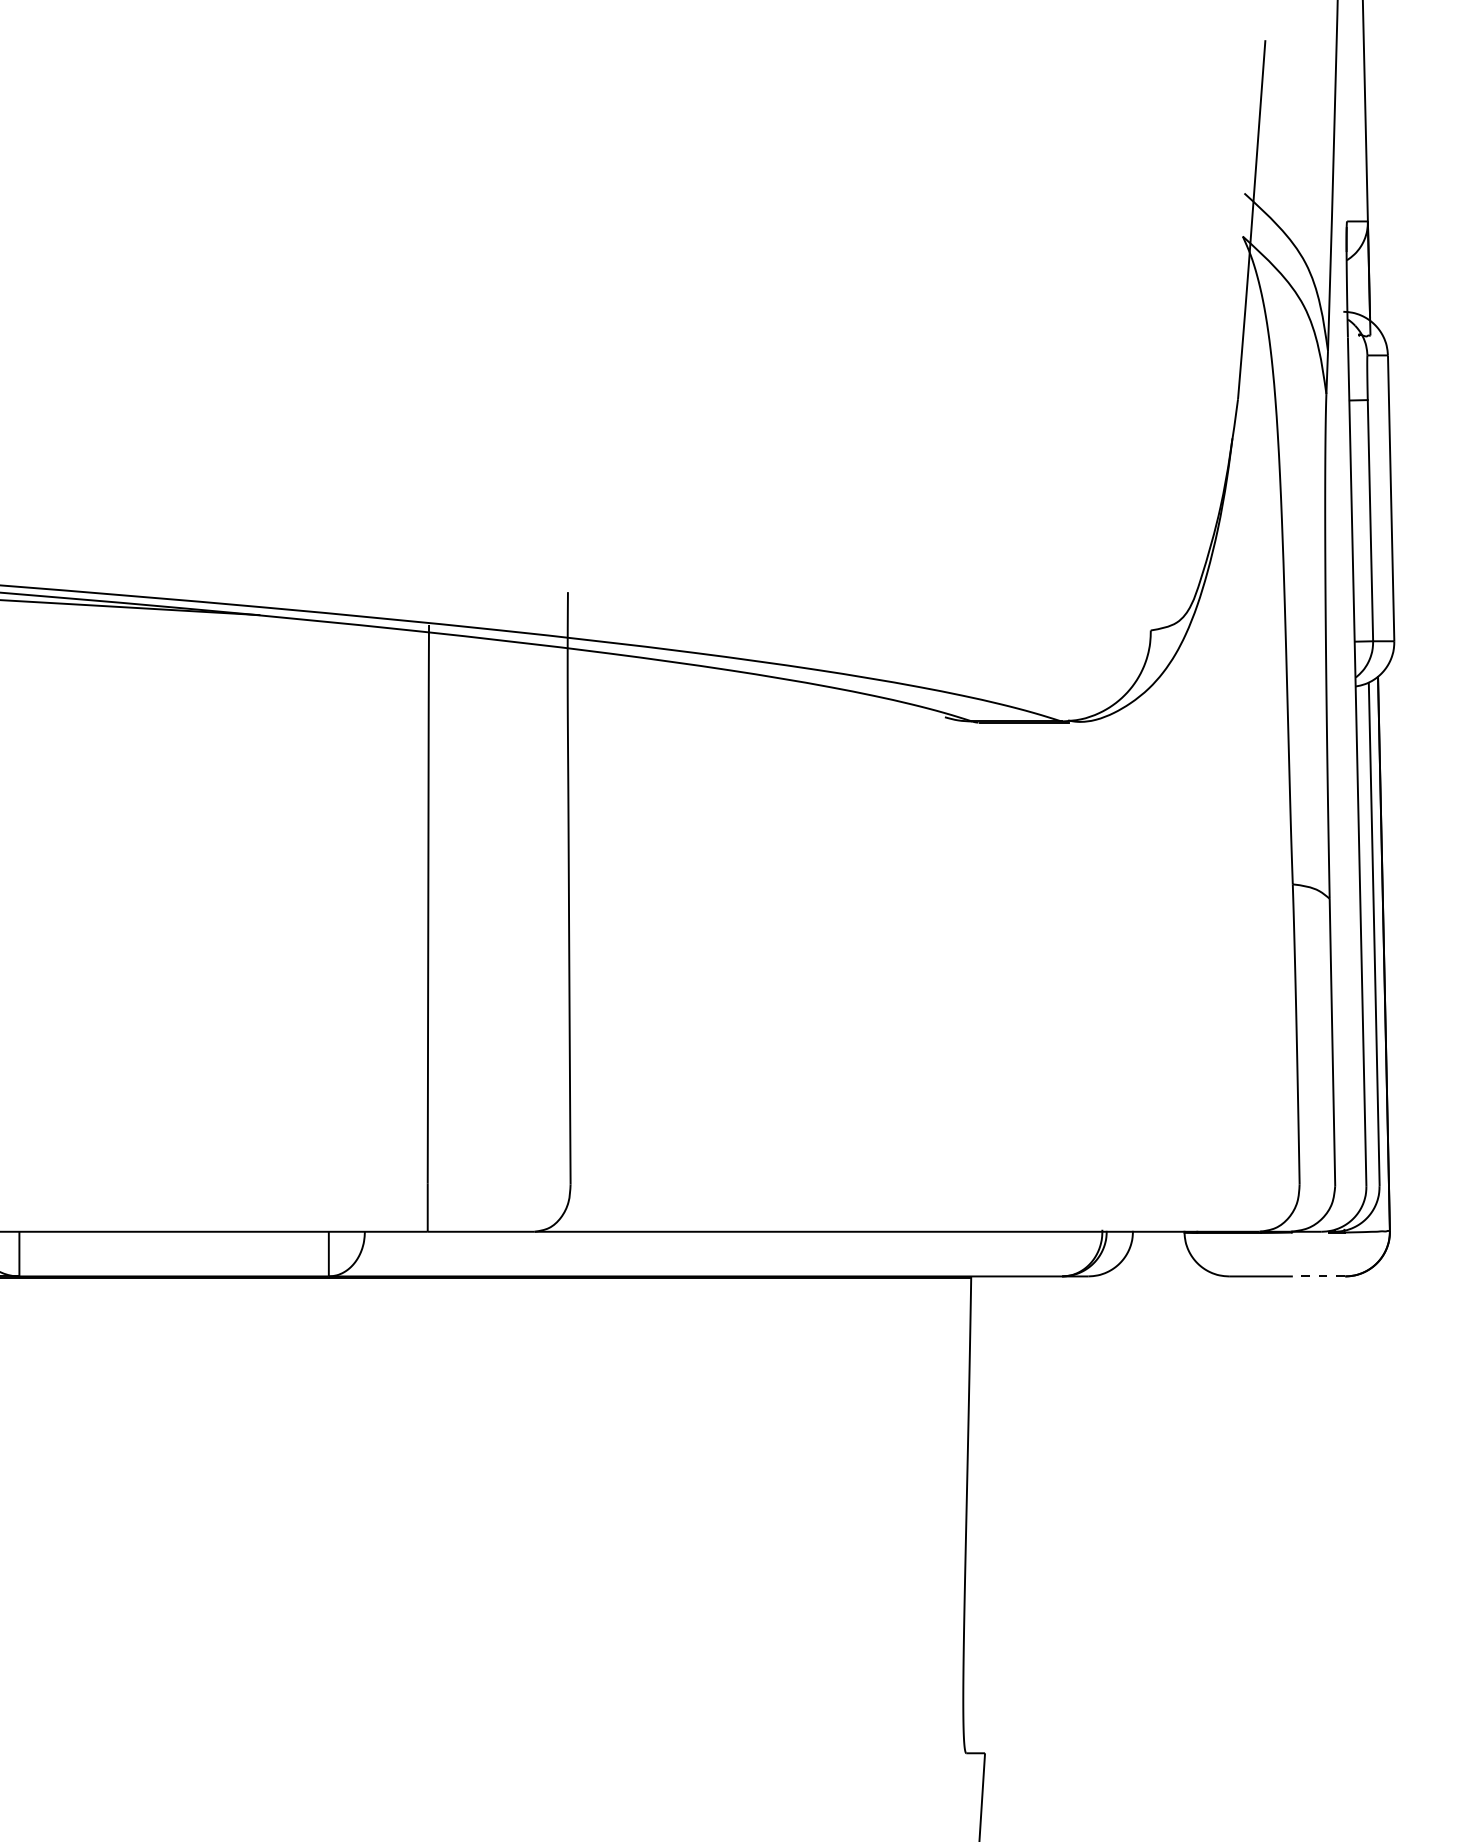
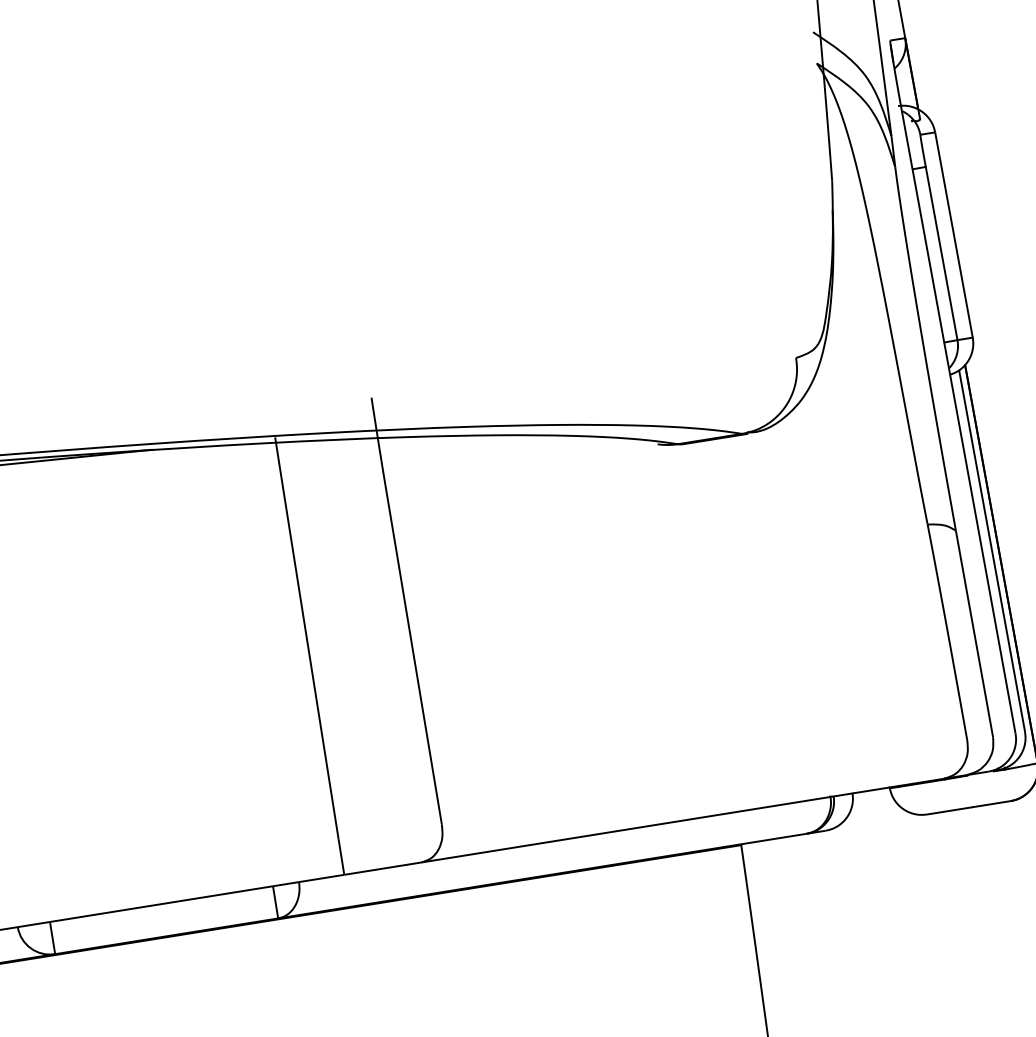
line: (1318, 1276) -> (991, 804), dashed -> solid

